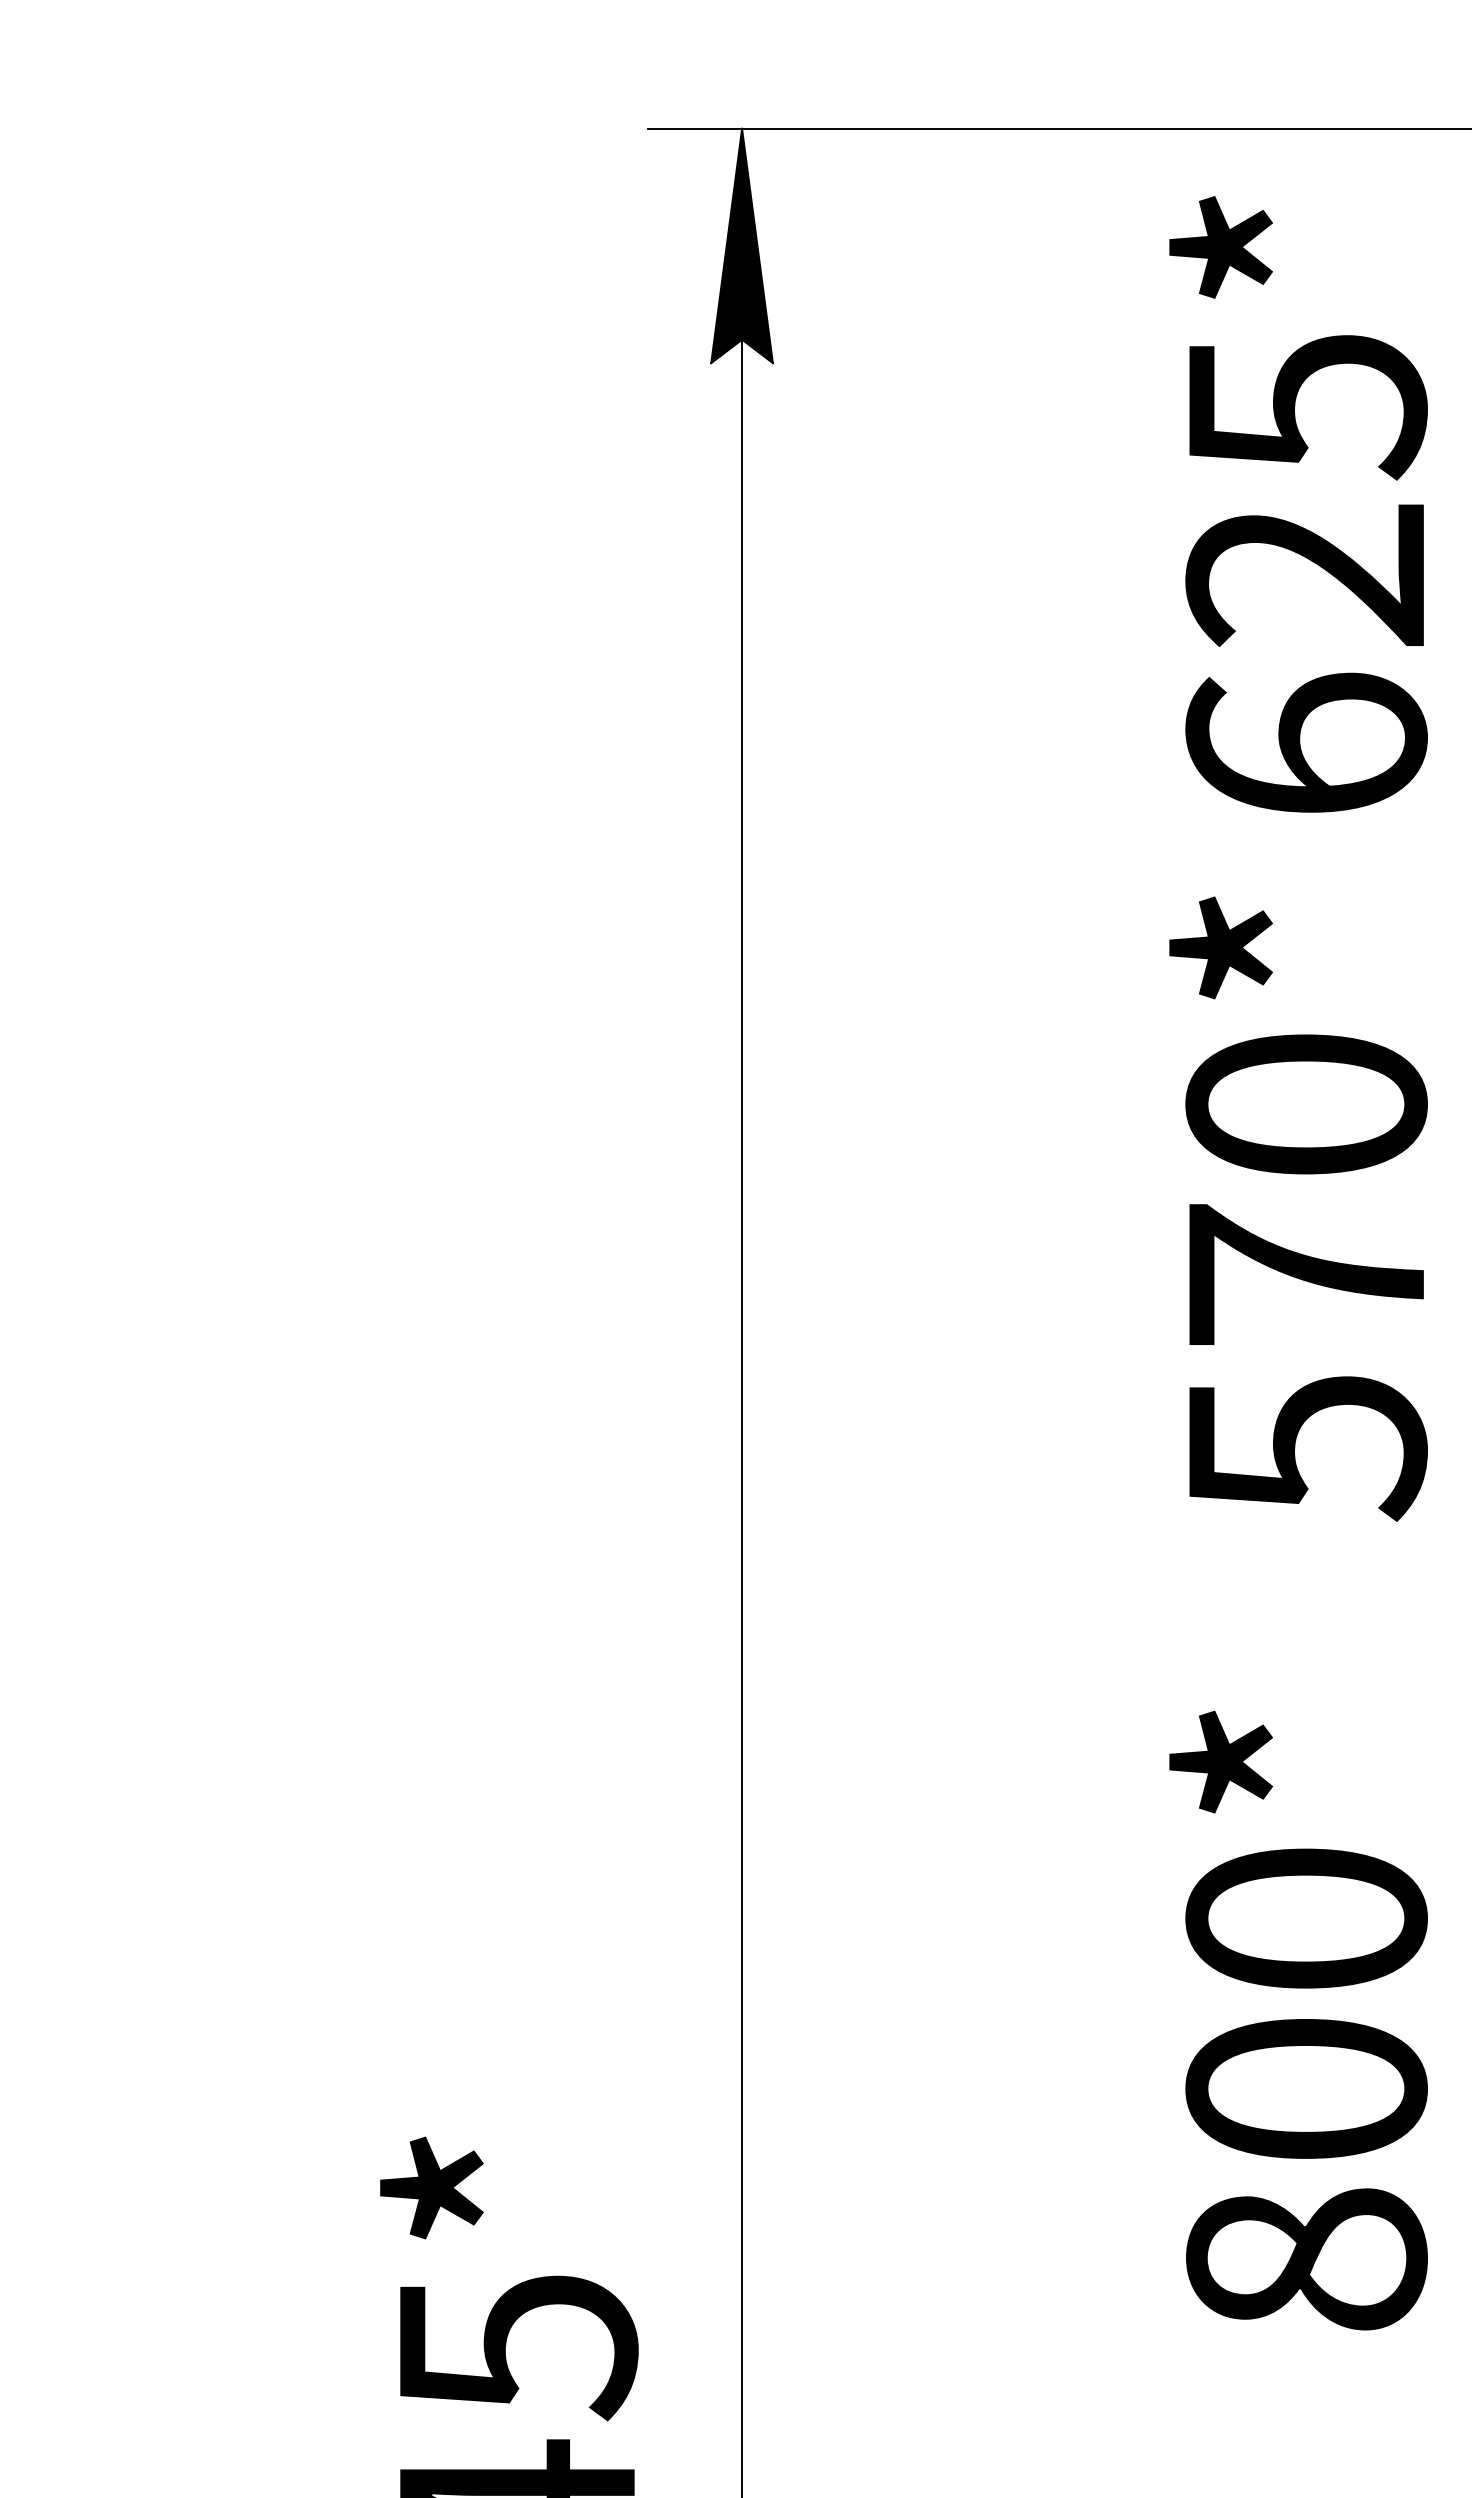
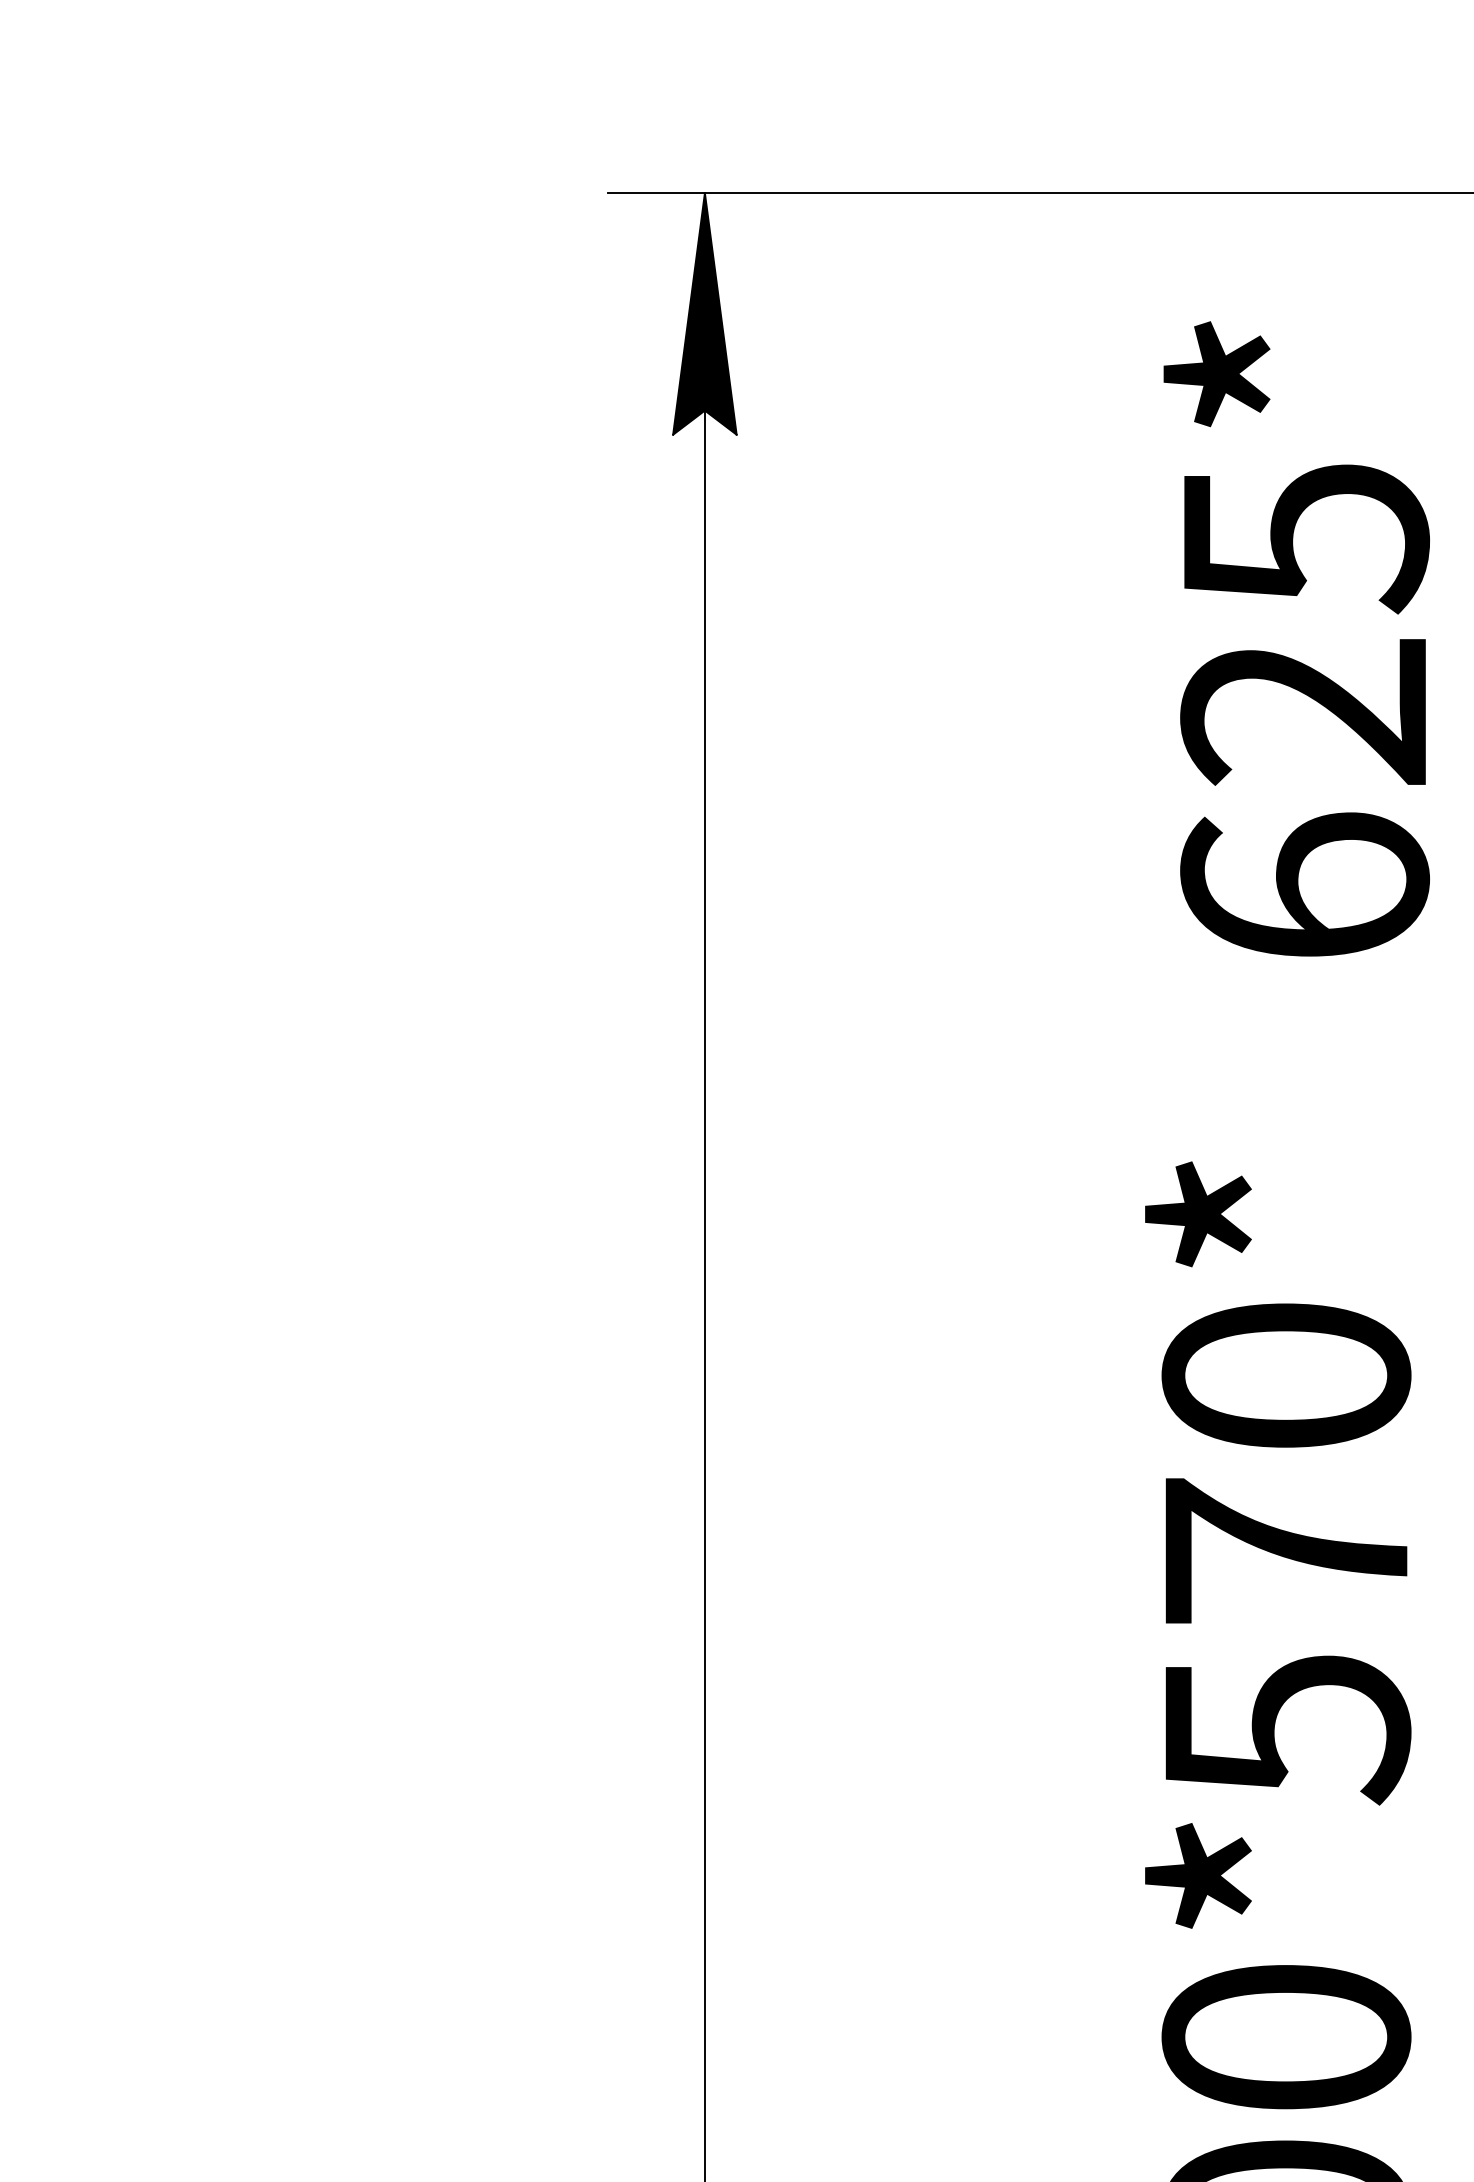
text: (1298, 504) -> (1296, 639), moved
text: (1298, 1208) -> (1278, 1482), moved

